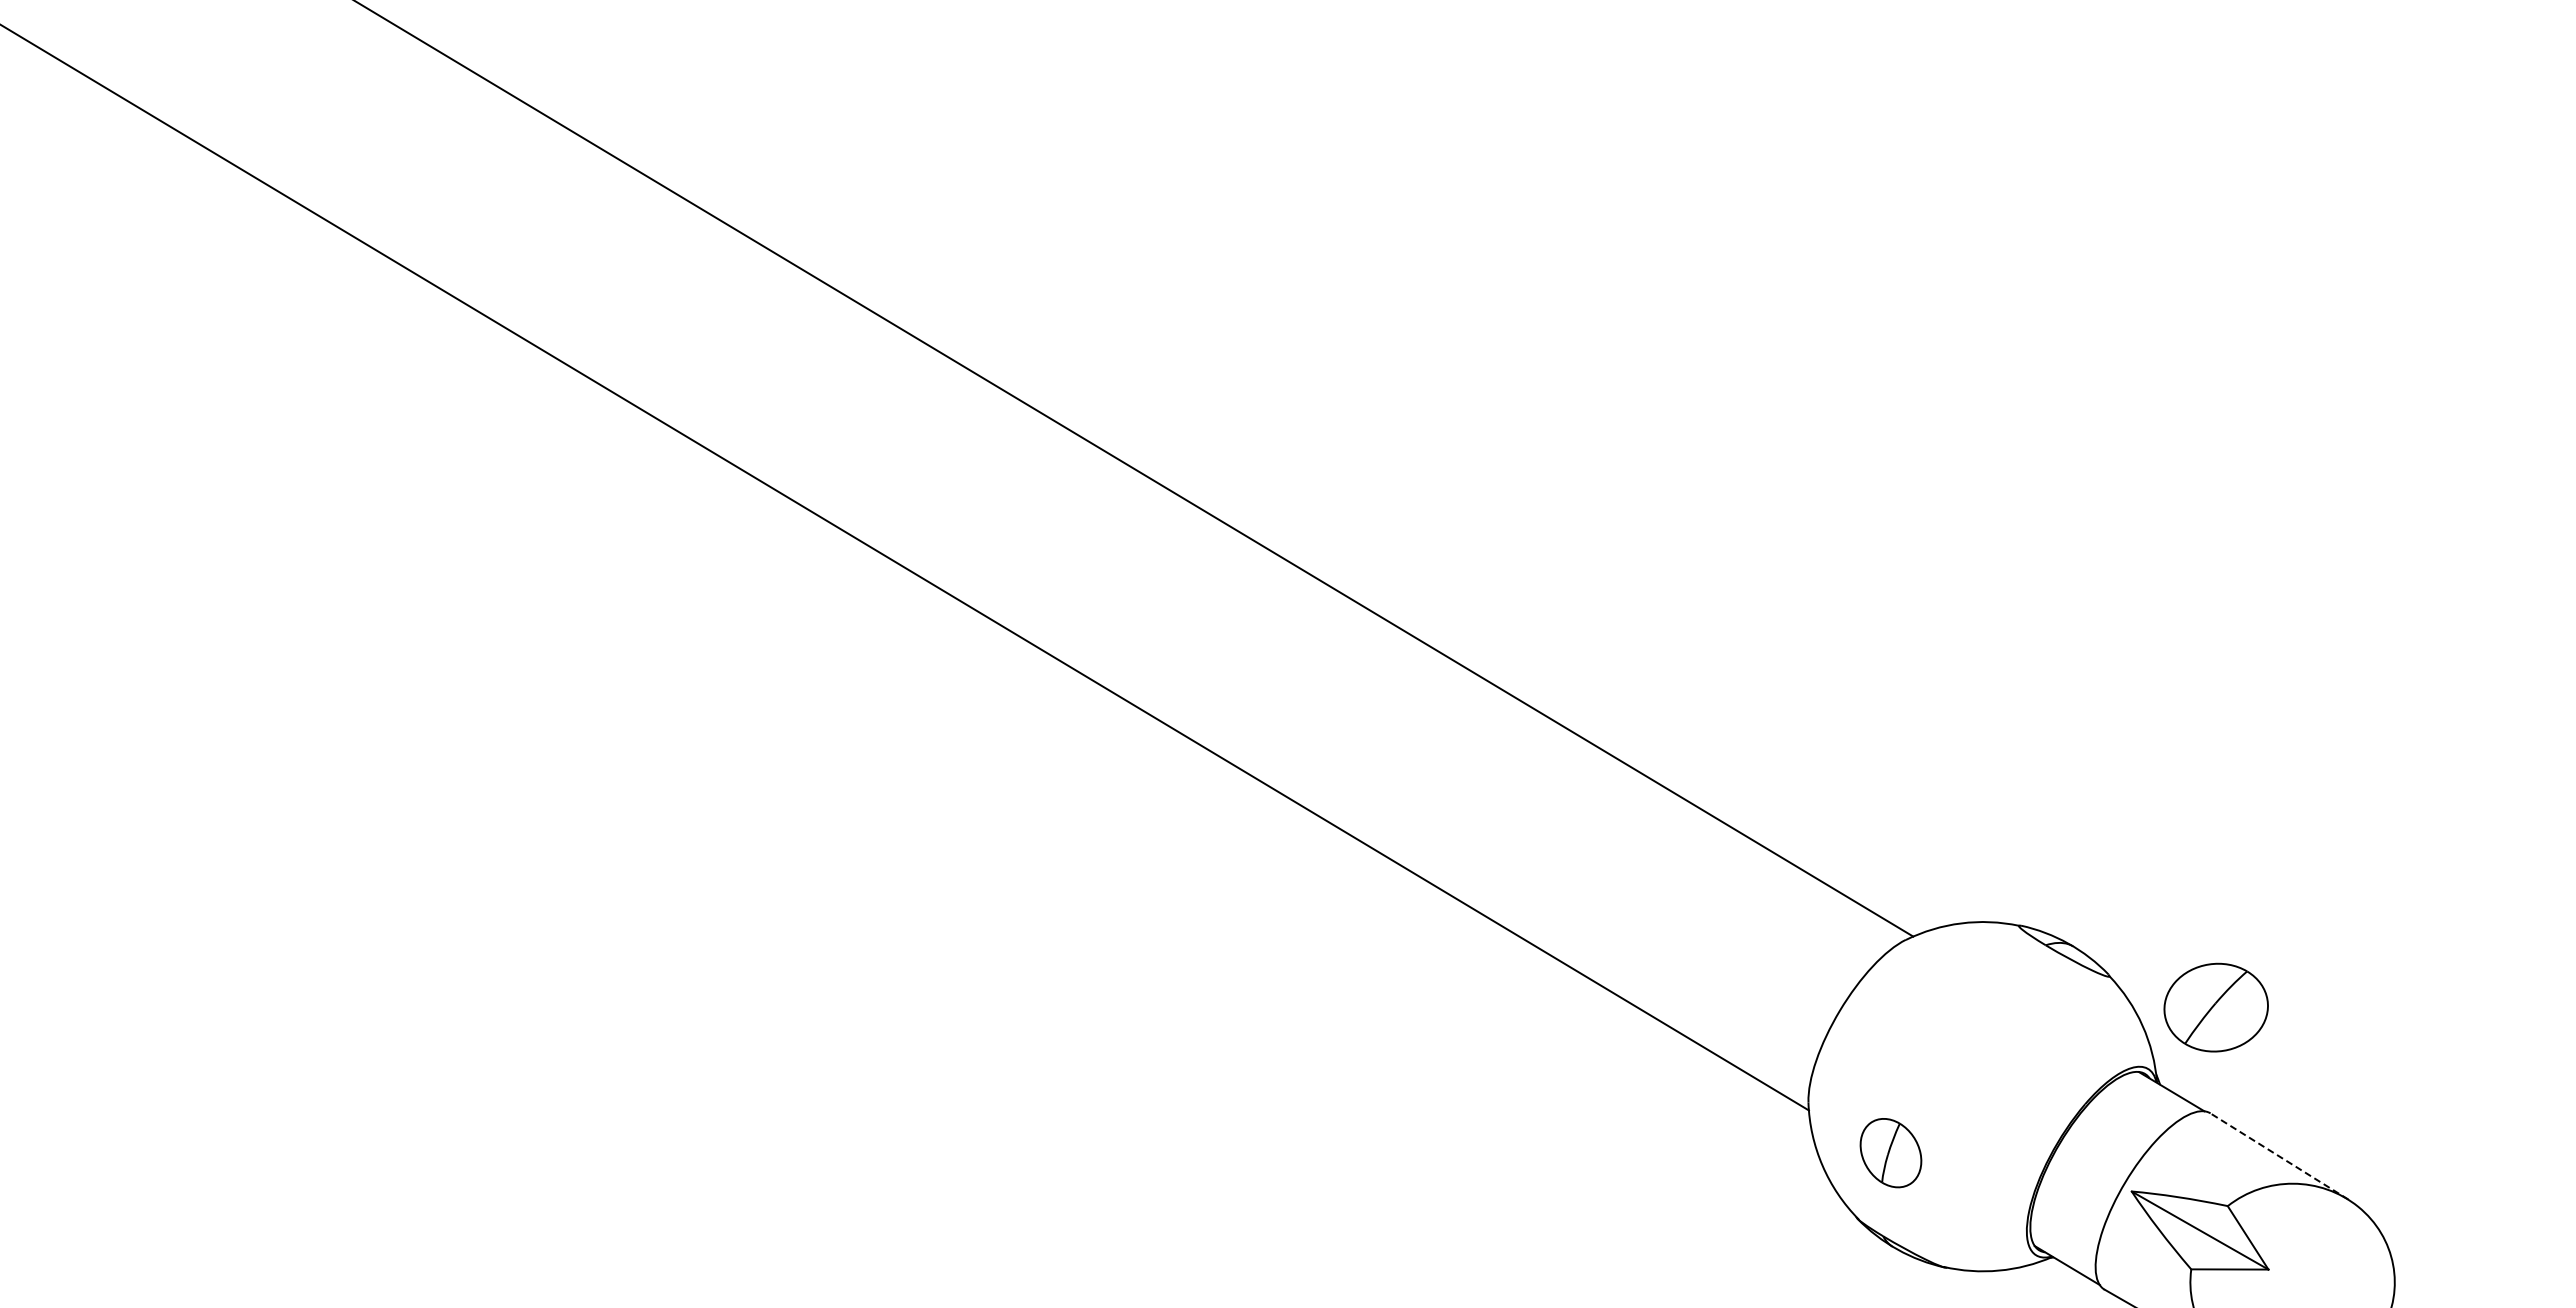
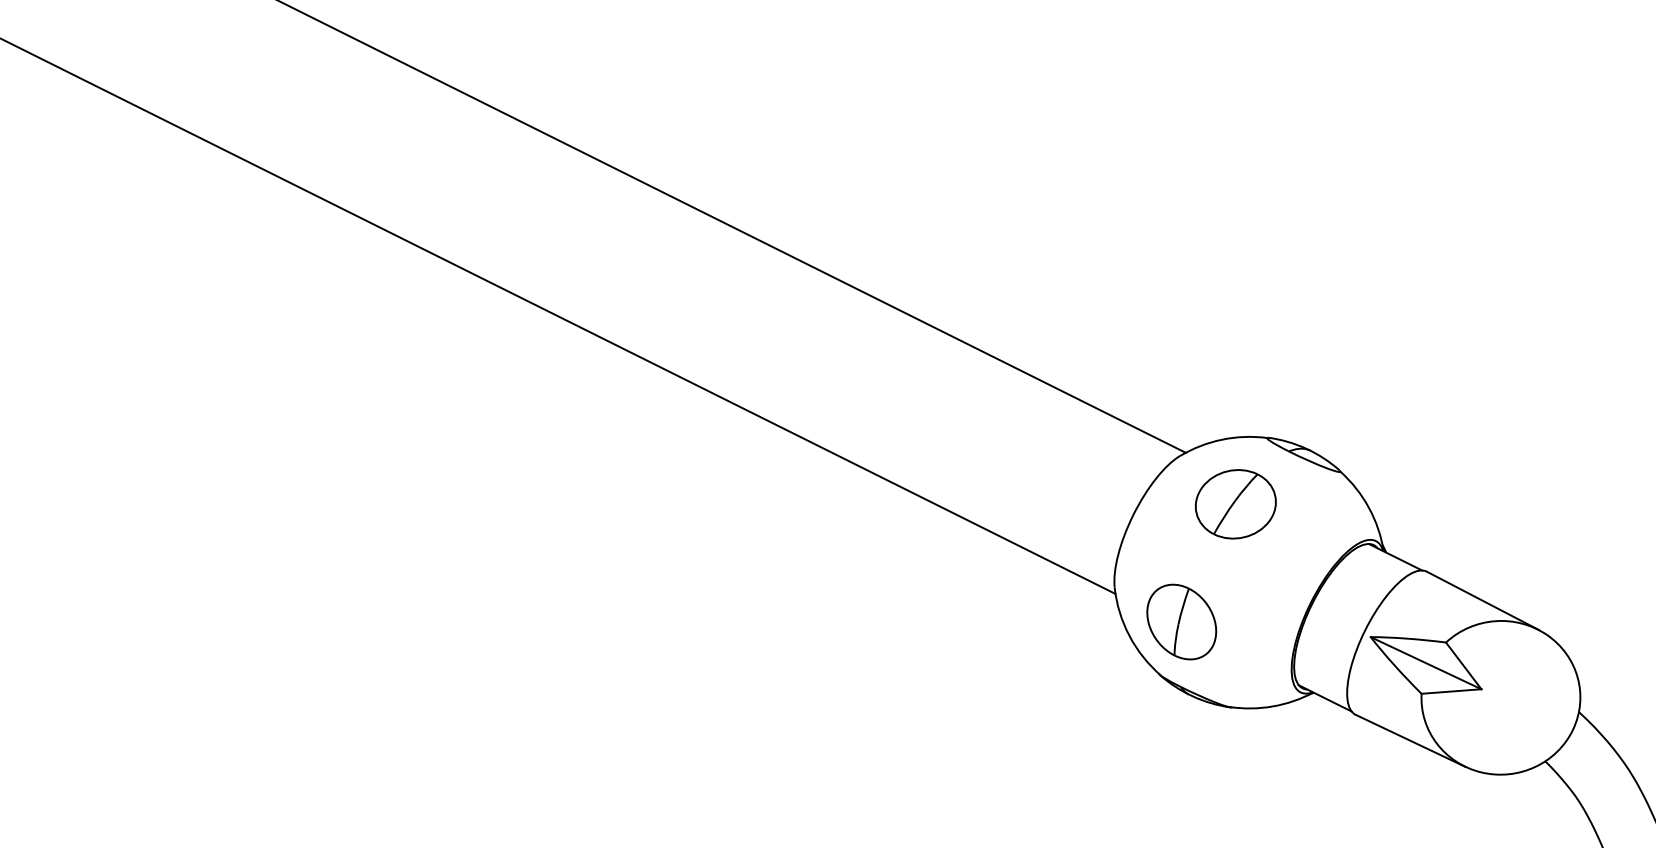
part: (2215, 1007) -> (1235, 504), moved
part: (1890, 1152) -> (1181, 621), size x1.43
line: (2279, 1156) -> (1483, 600), dashed -> solid

